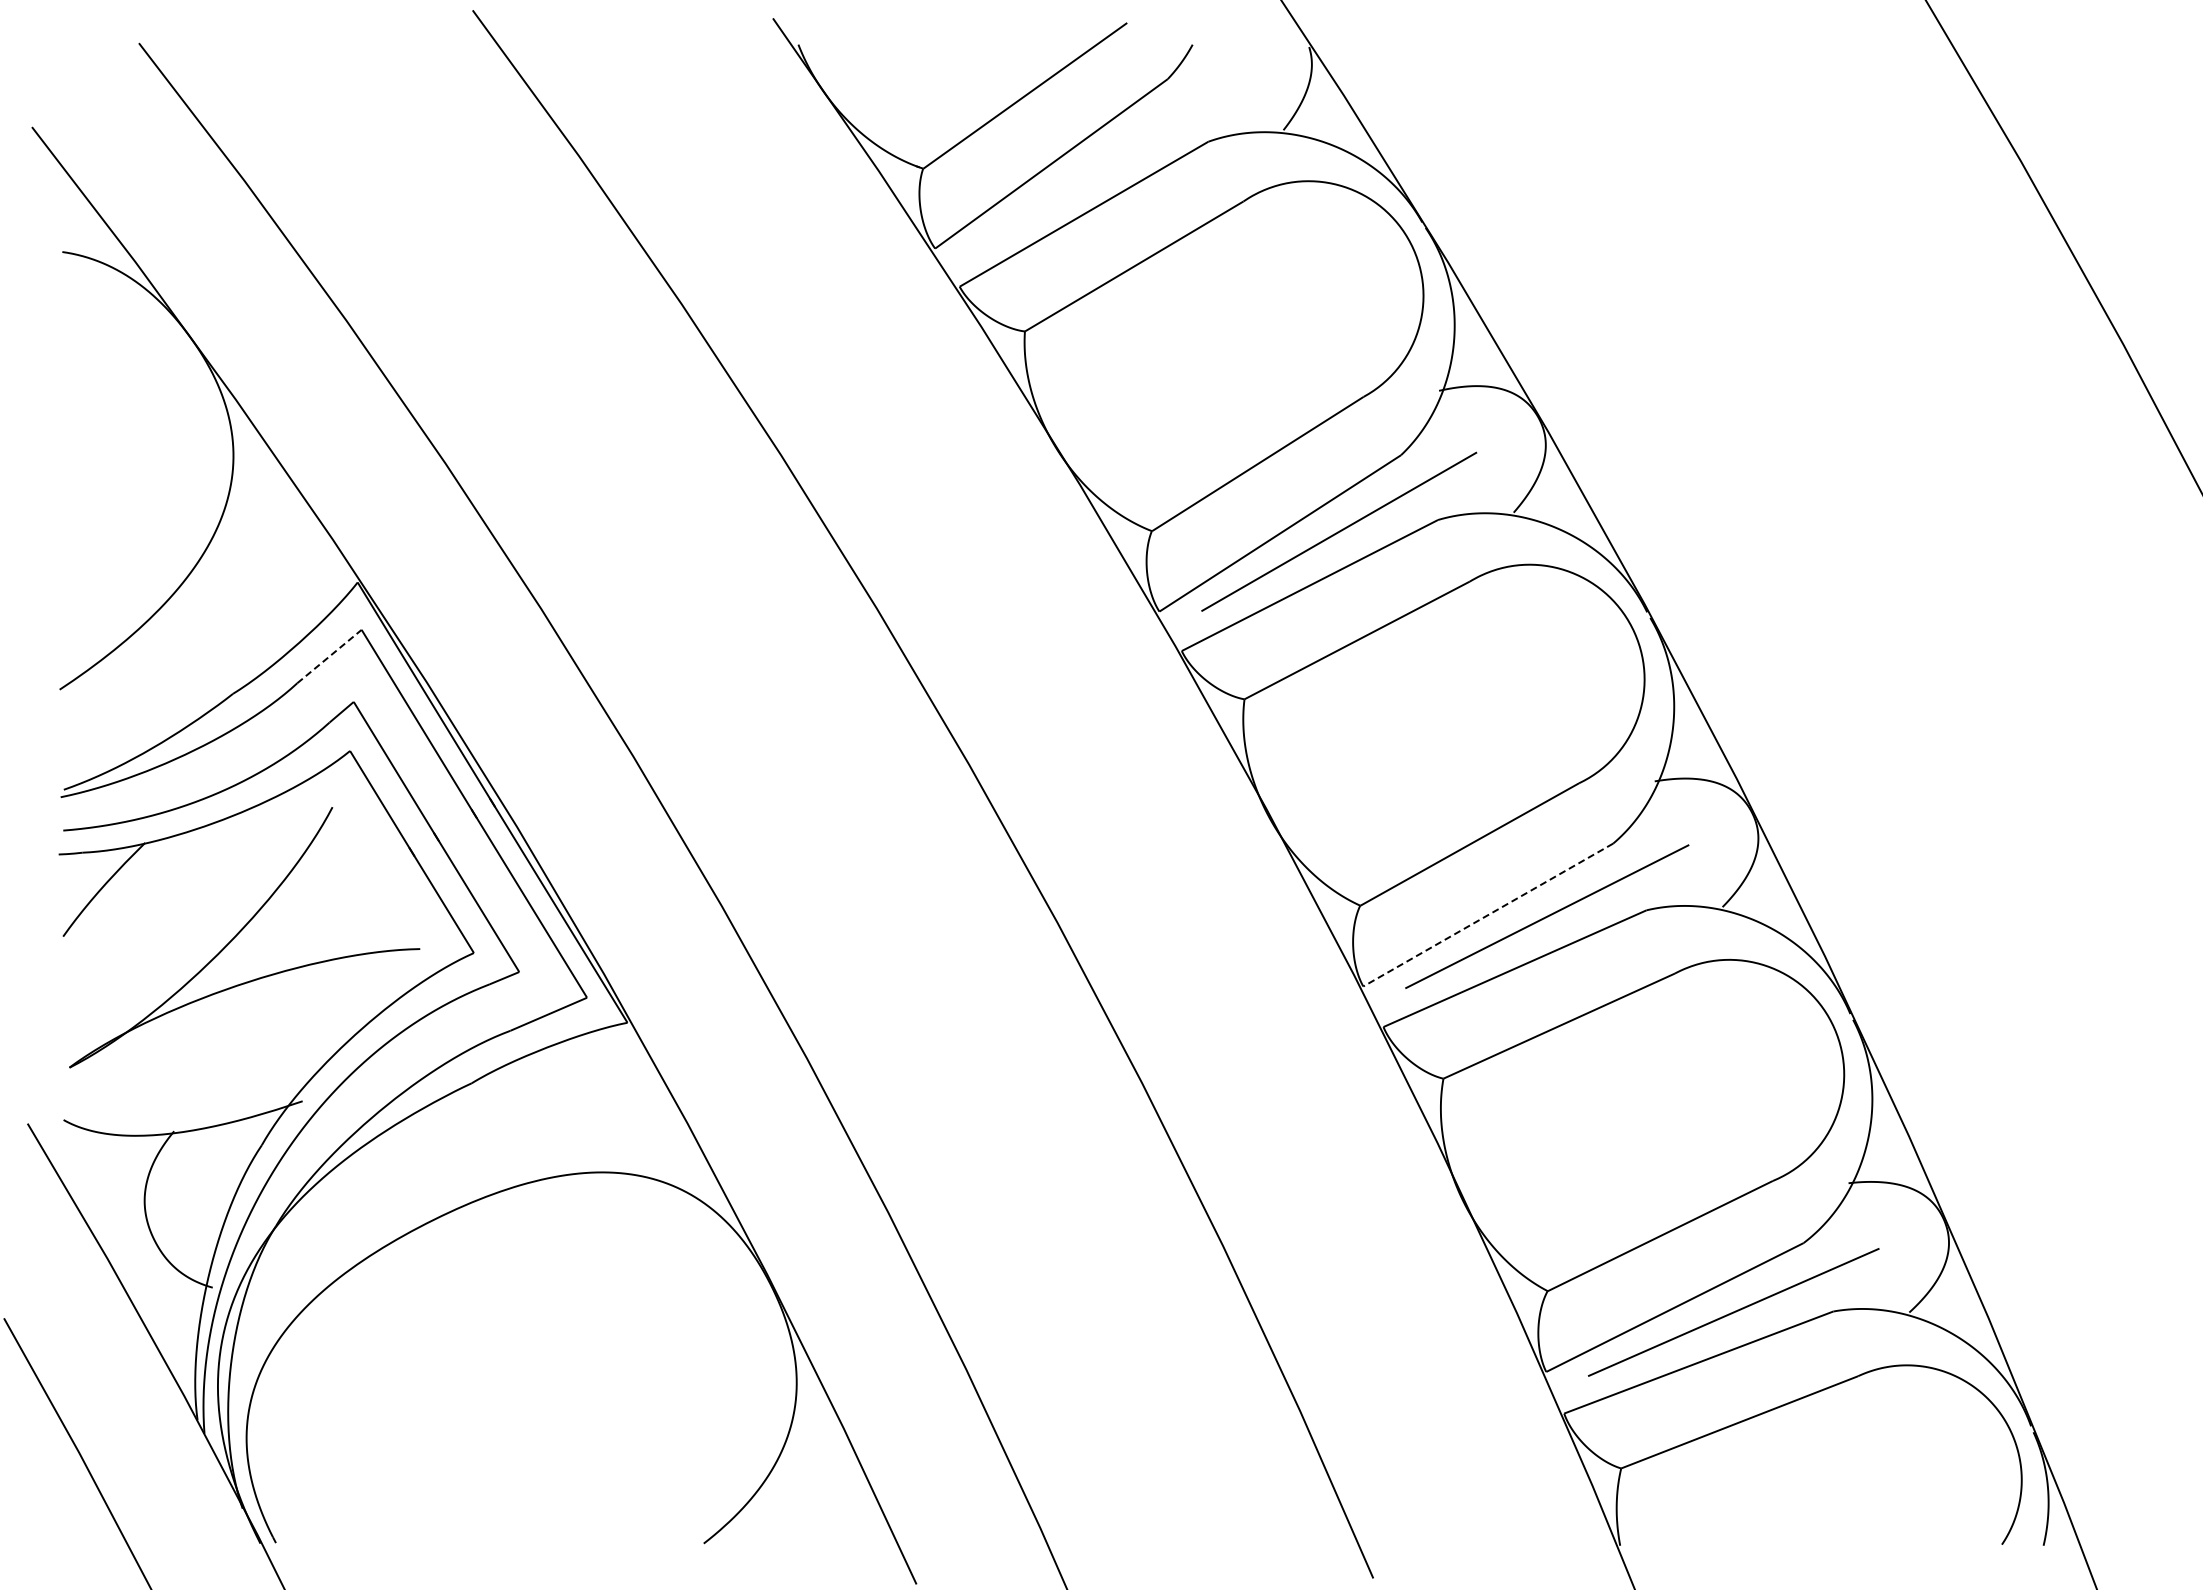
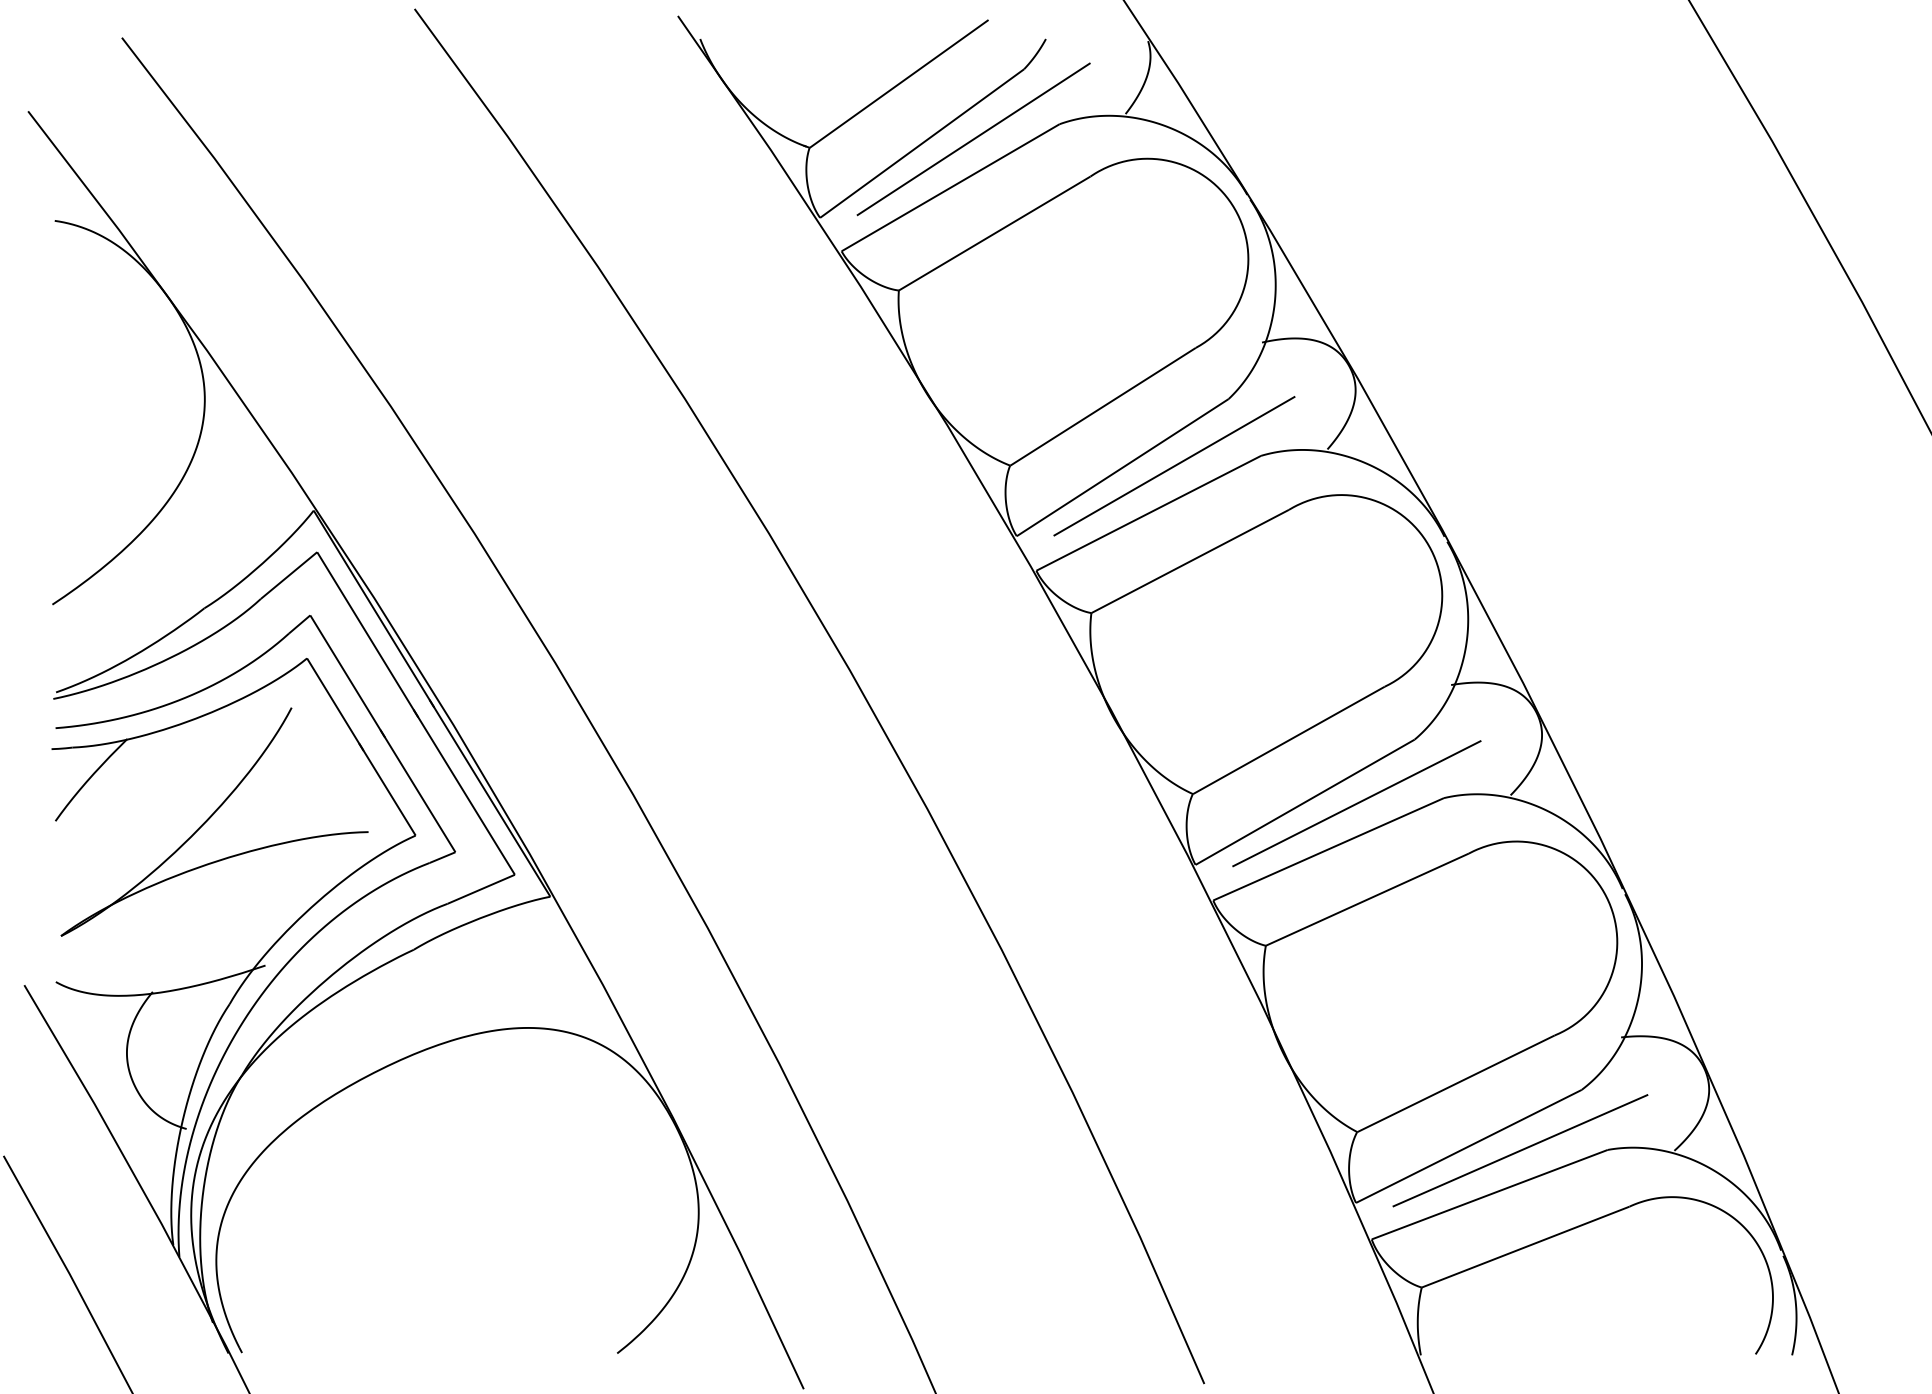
line: (1109, 158) -> (973, 138), added
line: (329, 656) -> (289, 575), dashed -> solid
line: (1488, 915) -> (1305, 802), dashed -> solid

